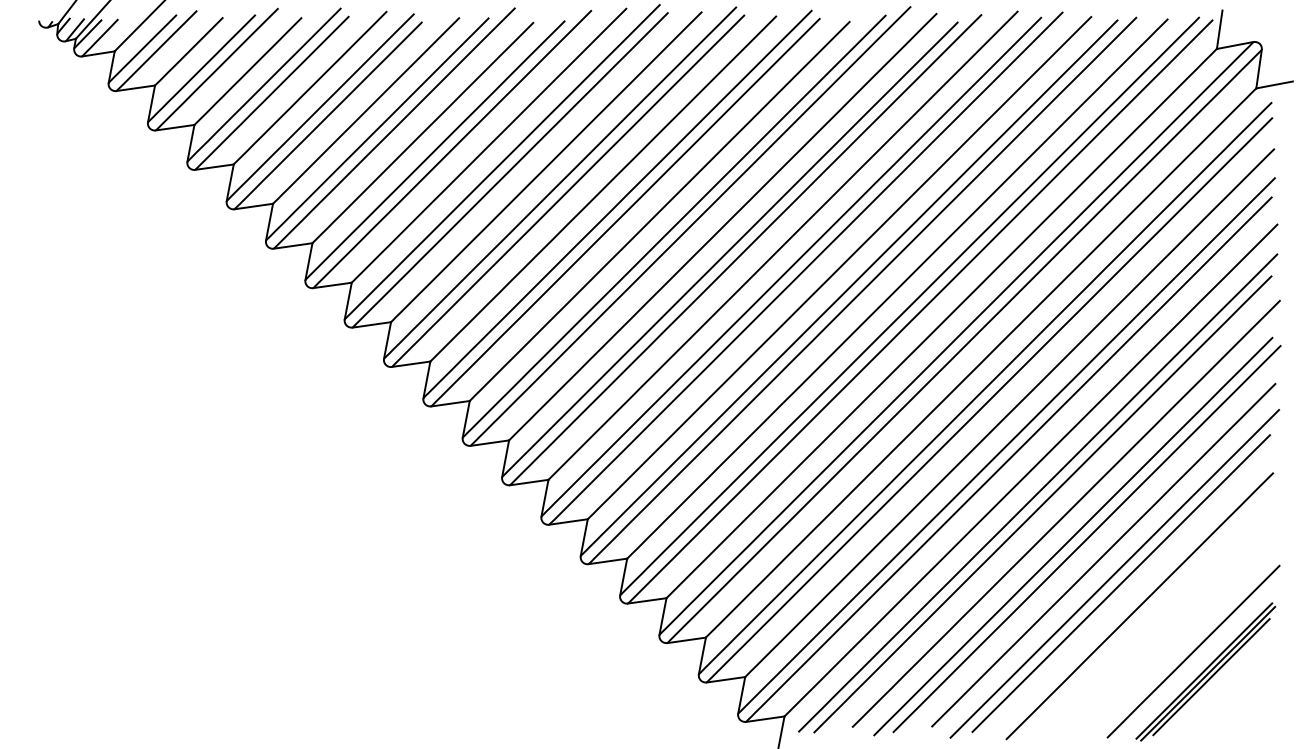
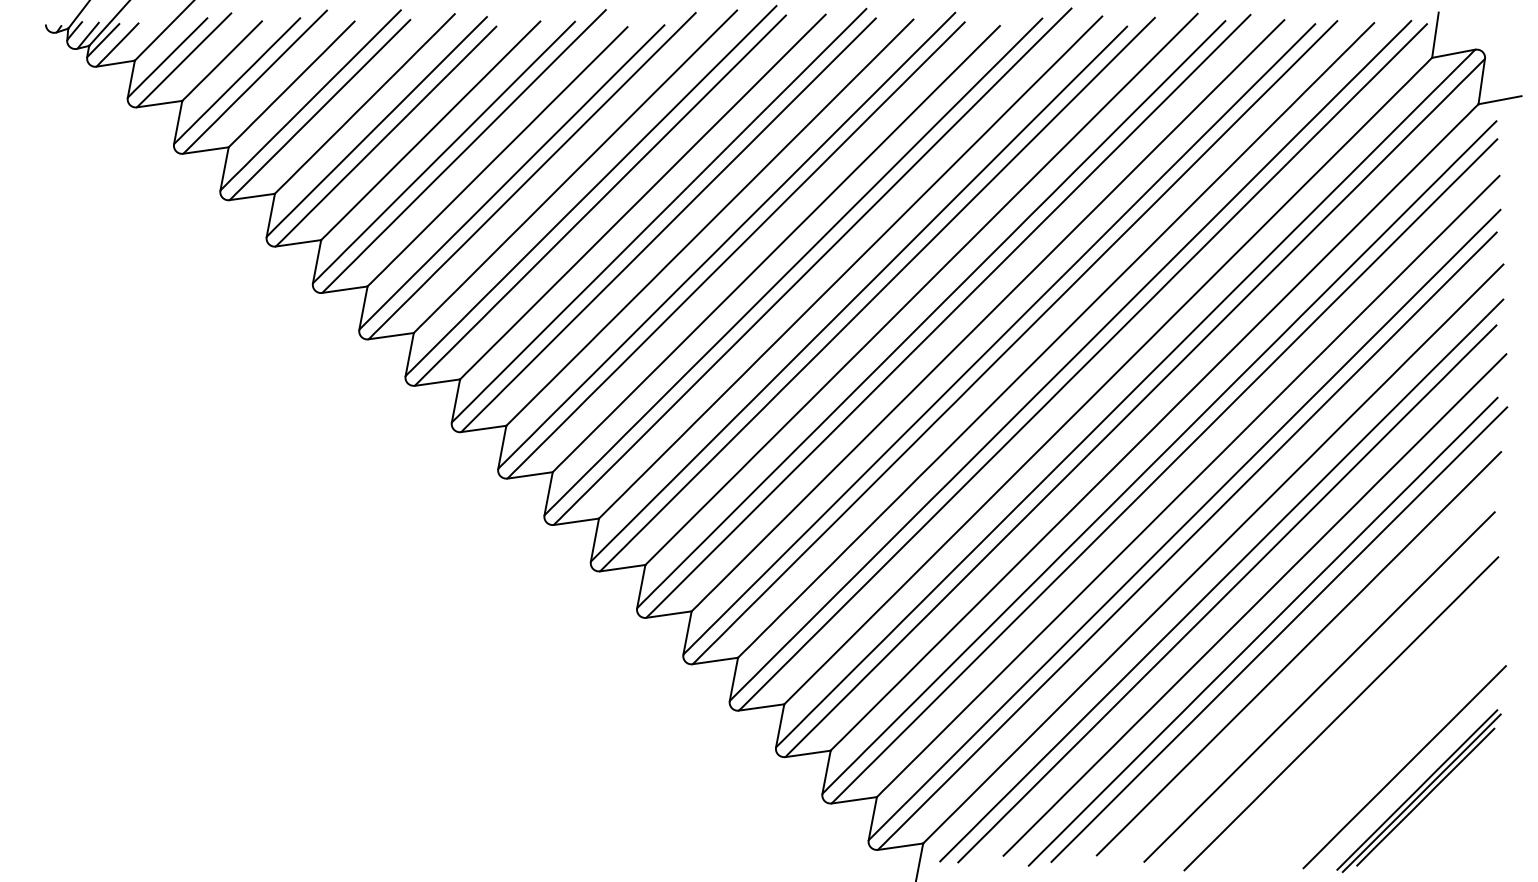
line: (1114, 573) -> (1311, 675), removed

